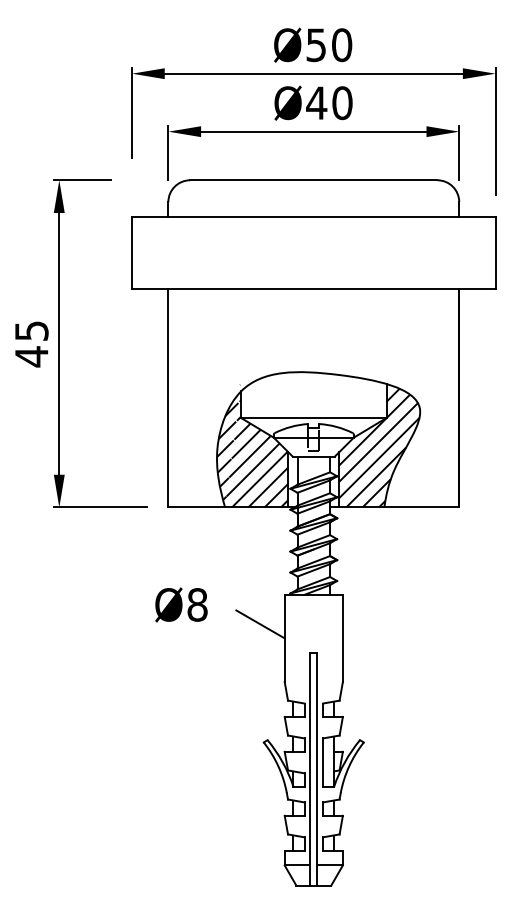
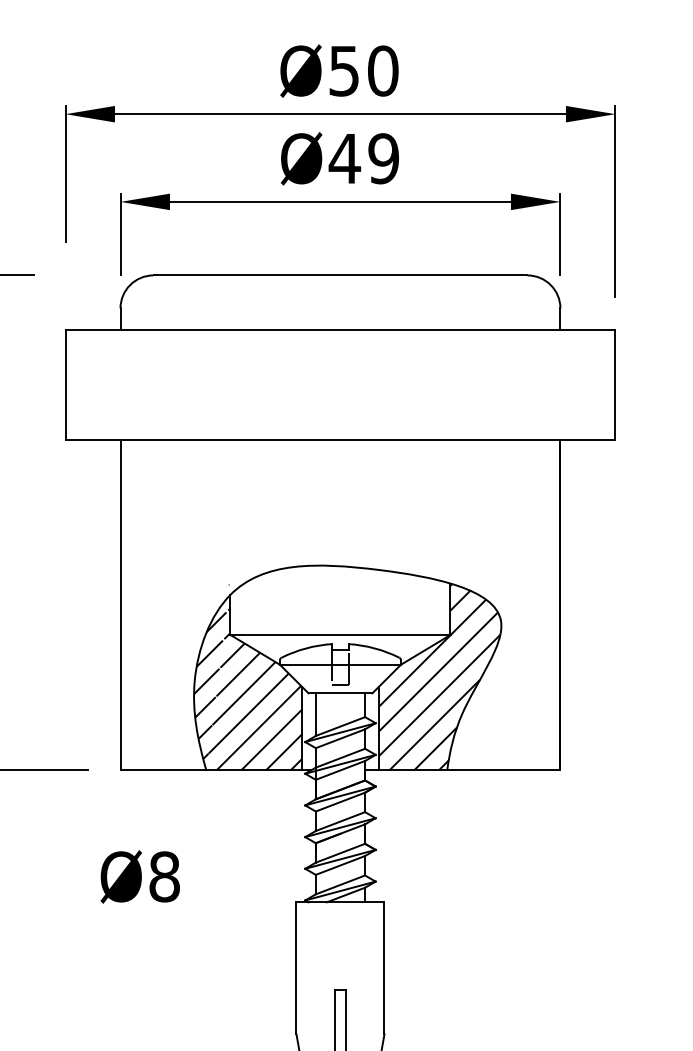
text: (342, 103) -> (383, 159), Ø40 -> Ø49
text: (181, 604) -> (140, 876), moved
line: (260, 624) -> (259, 947), removed

